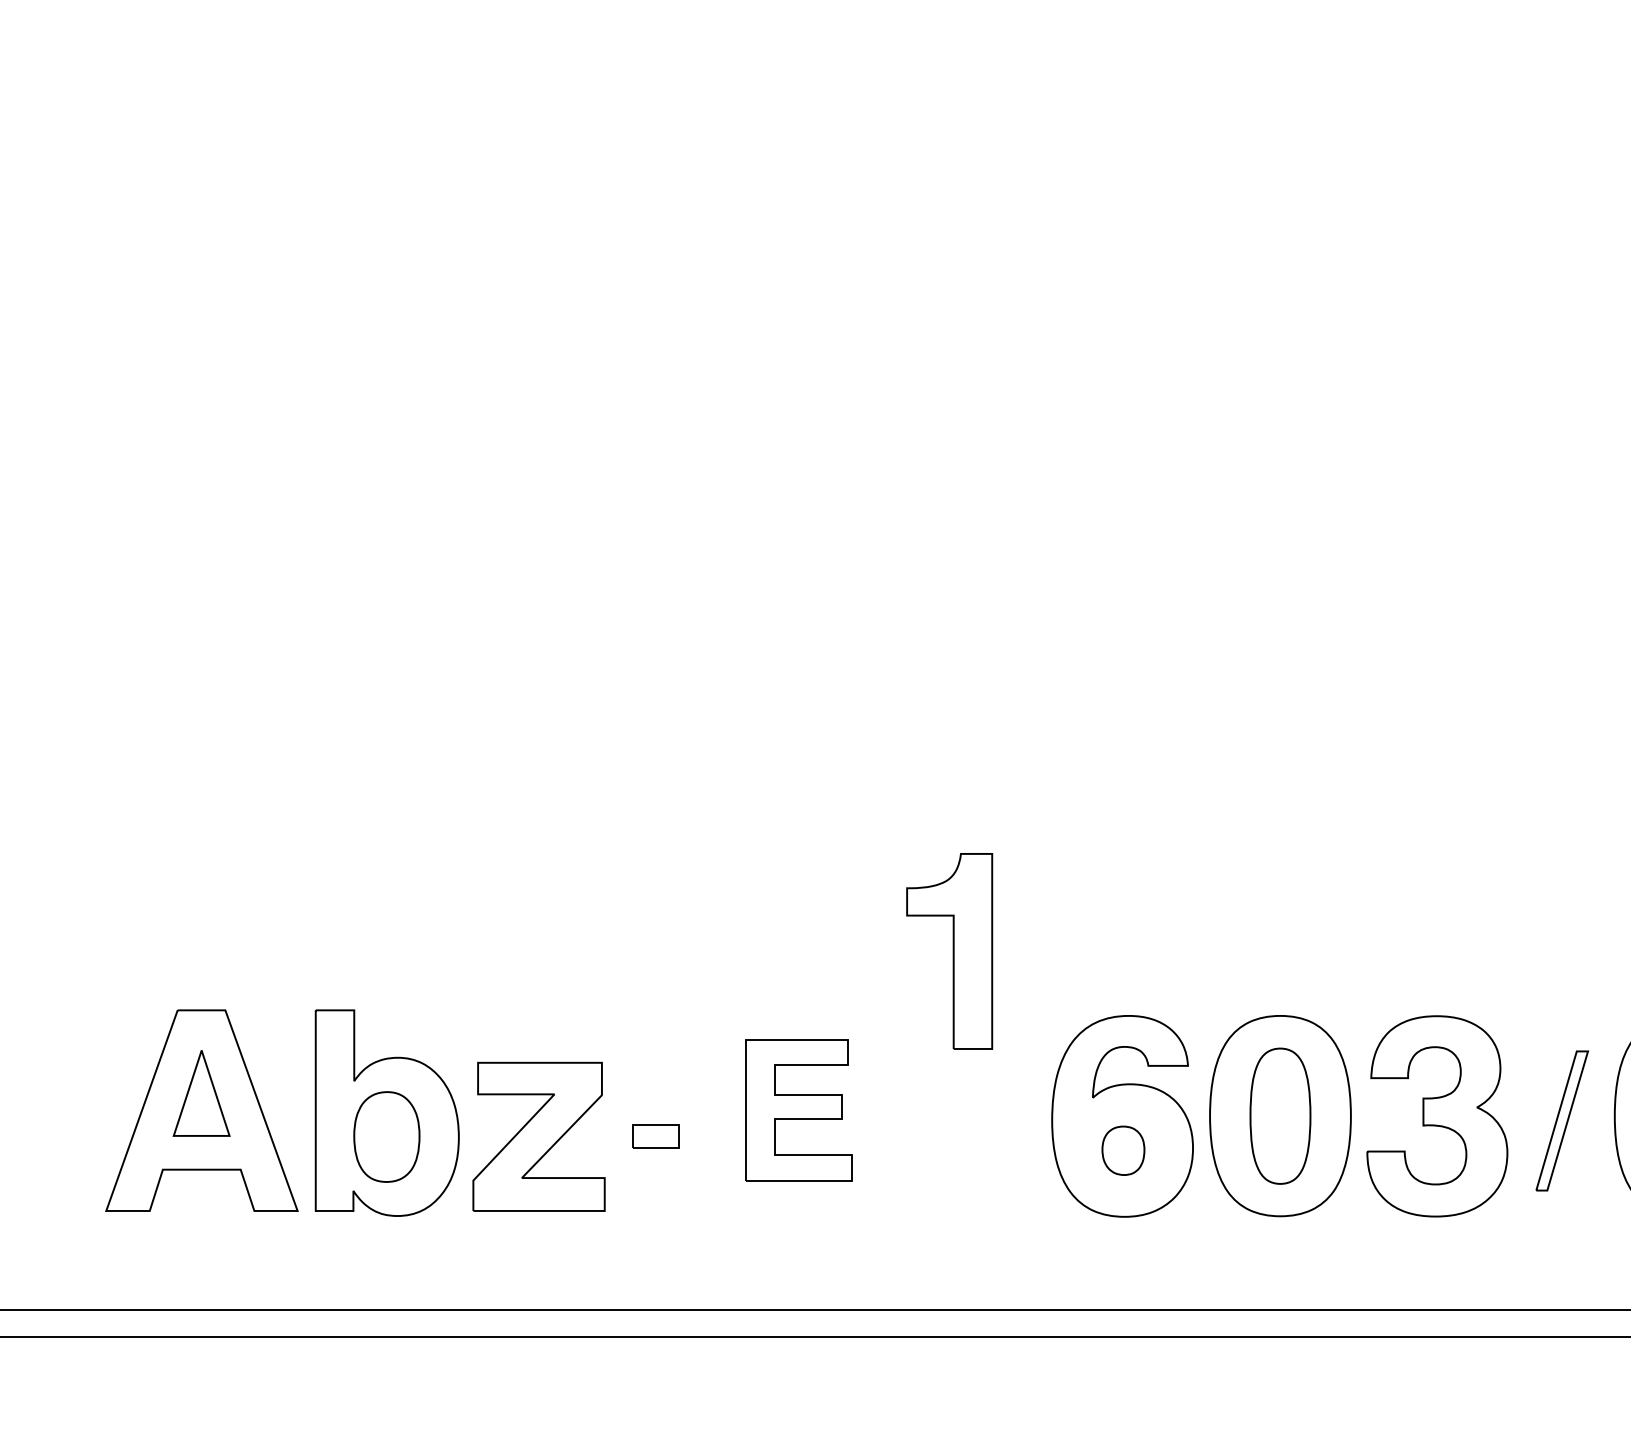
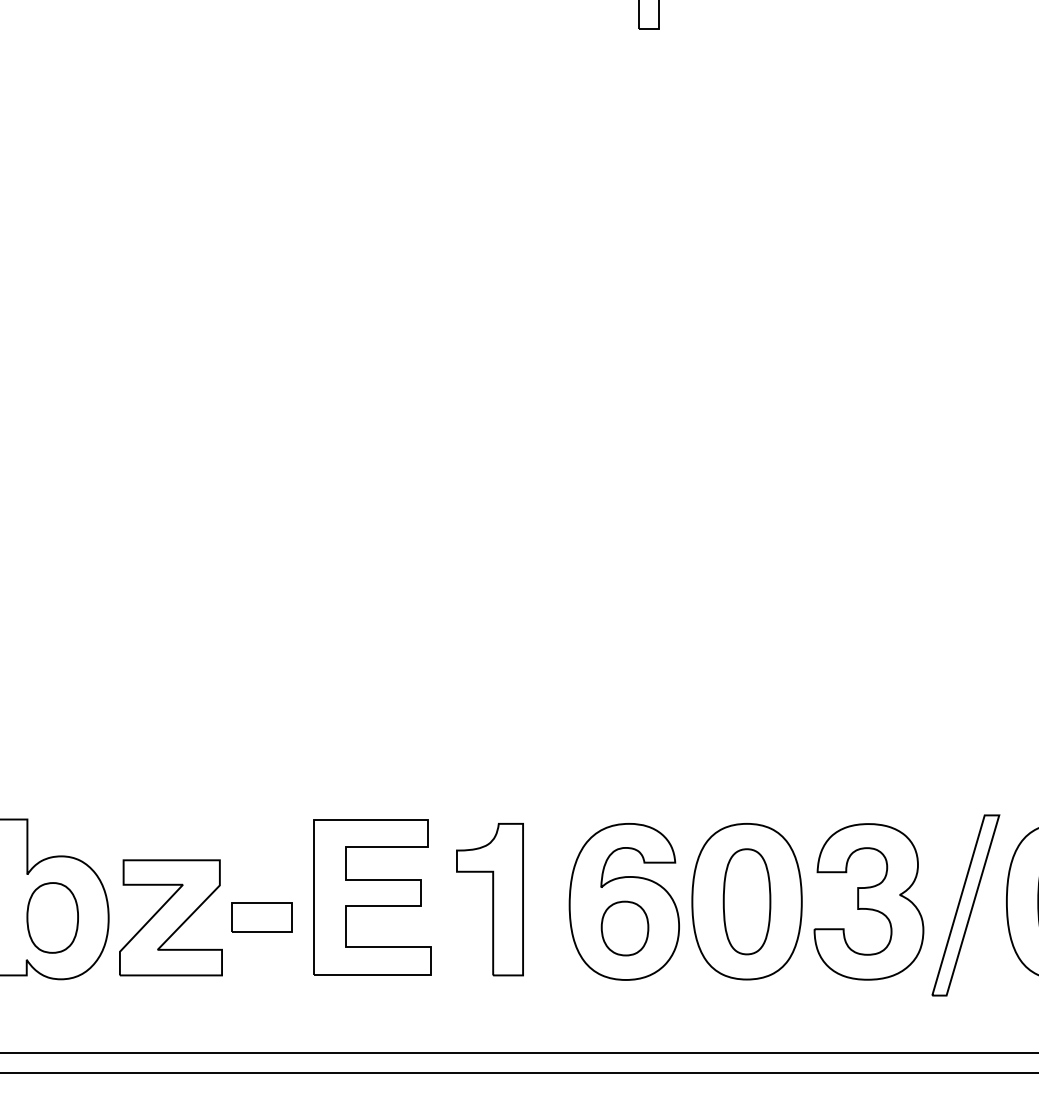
part: (949, 951) -> (489, 899), moved
part: (798, 1110) -> (372, 897), size x1.43
part: (1562, 1120) -> (966, 905), size x1.67
part: (656, 1136) -> (262, 917), size x1.67
part: (1123, 1150) -> (625, 928), size x1.43

